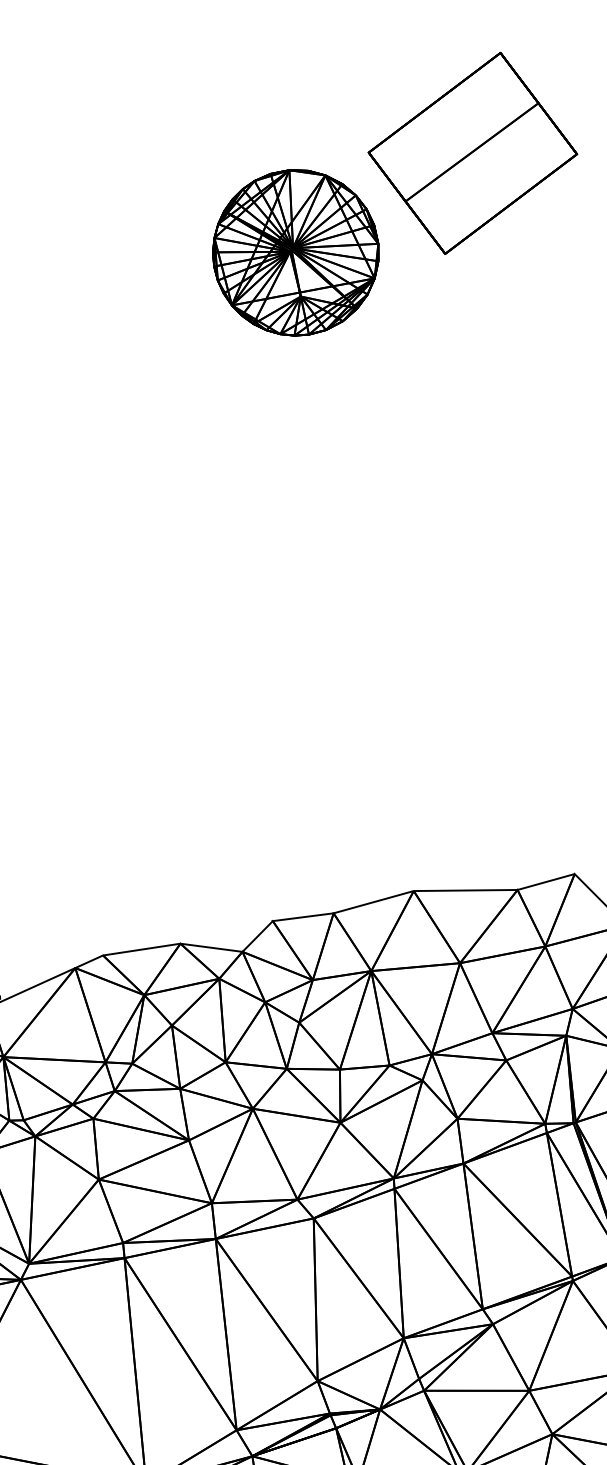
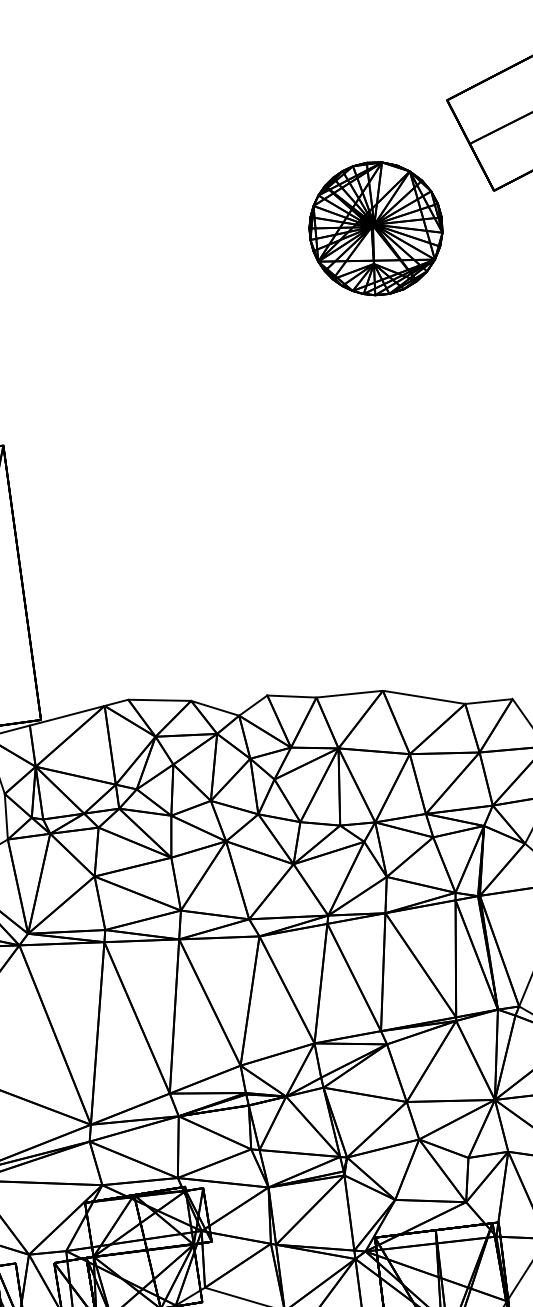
part: (295, 252) -> (375, 228), moved

